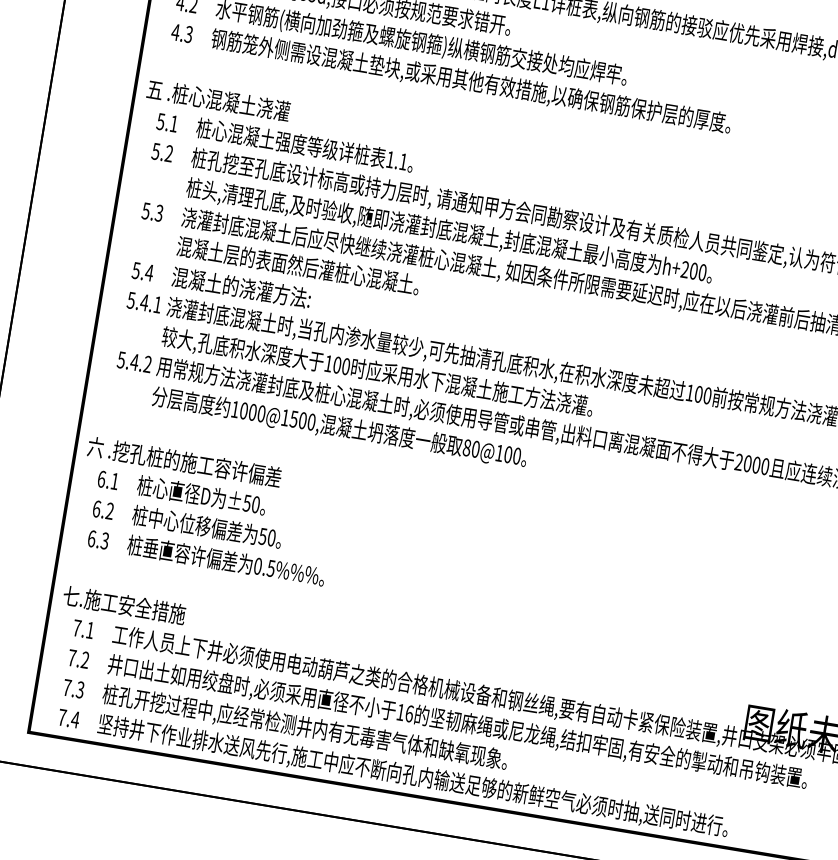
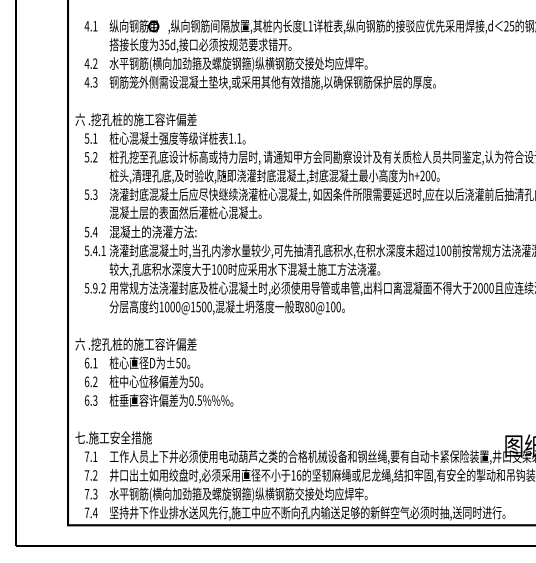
text: (243, 104) -> (135, 119), 五 .桩心混凝土浇灌 -> 六 .挖孔桩的施工容许偏差
text: (133, 362) -> (94, 288), 5.4.2 -> 5.9.2
text: (308, 728) -> (238, 494), 桩孔开挖过程中,应经常检测井内有无毒害气体和缺氧现象。 -> 水平钢筋(横向加劲箍及螺旋钢箍)纵横钢筋交接处均应焊牢。

